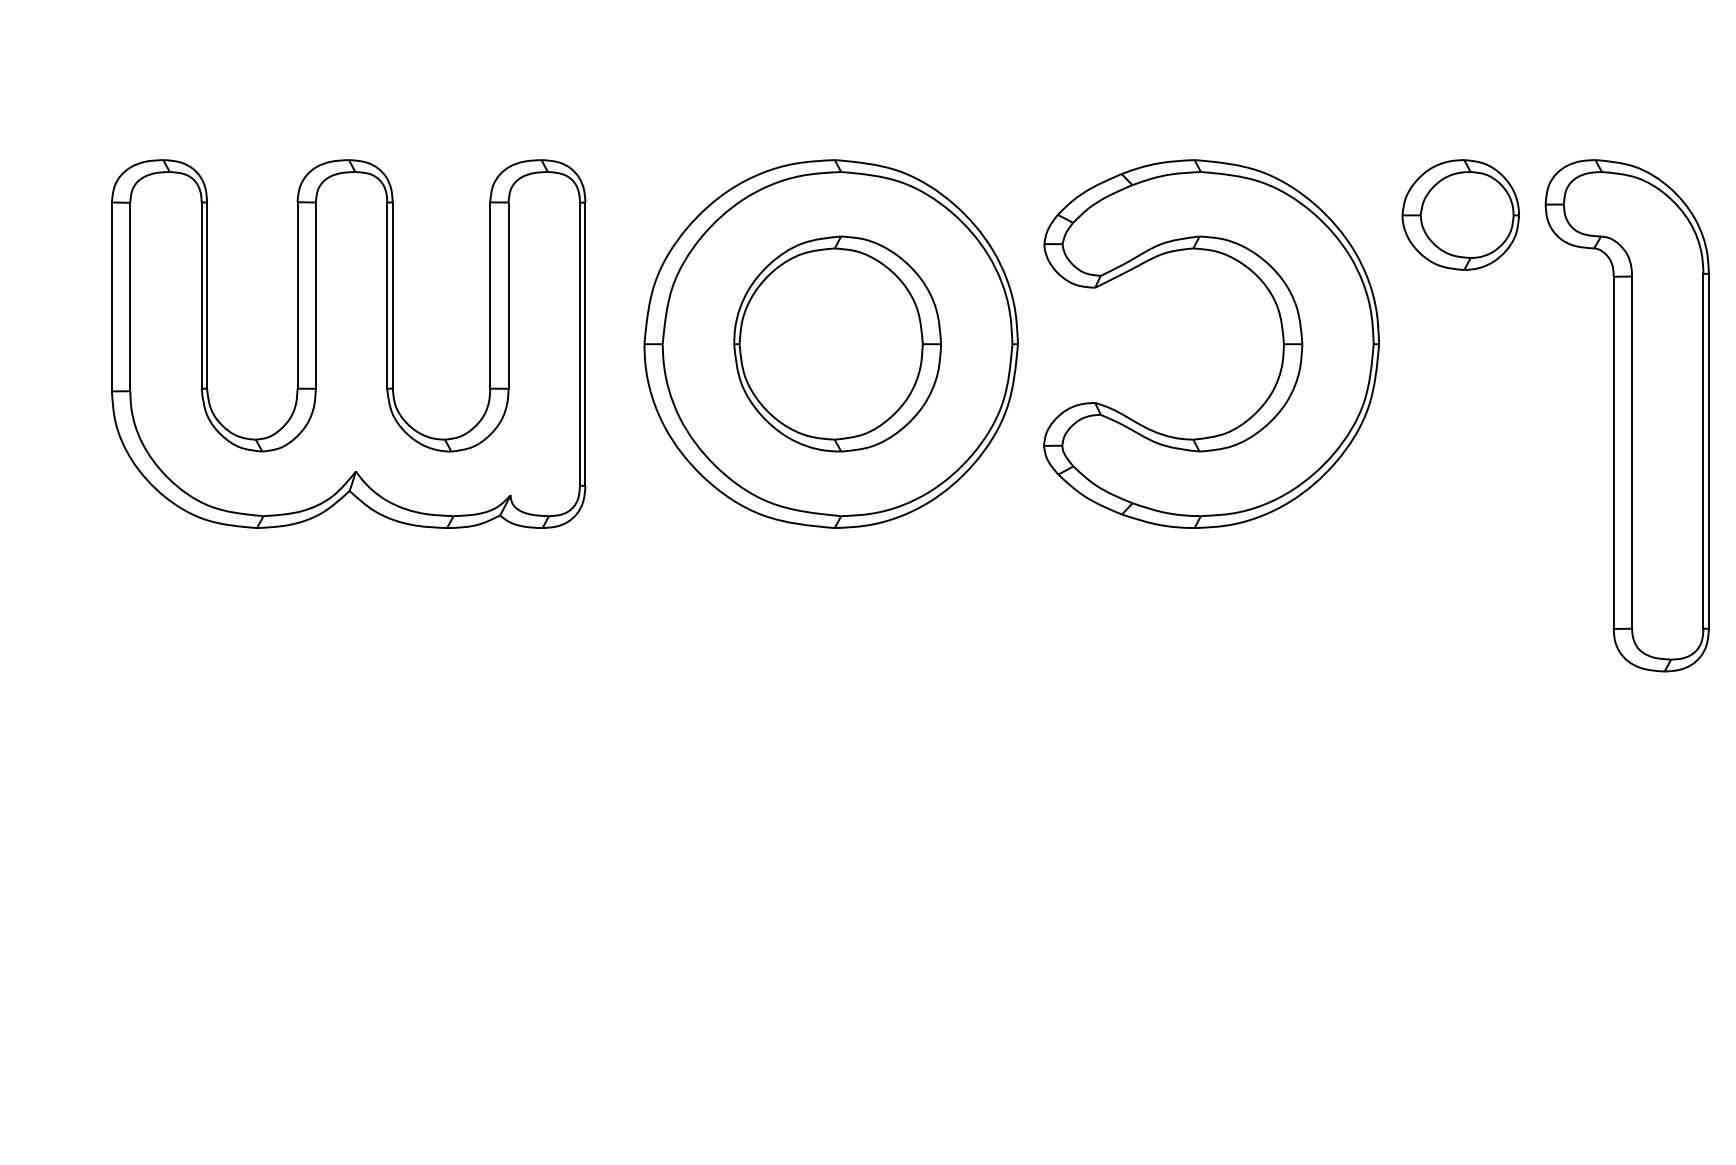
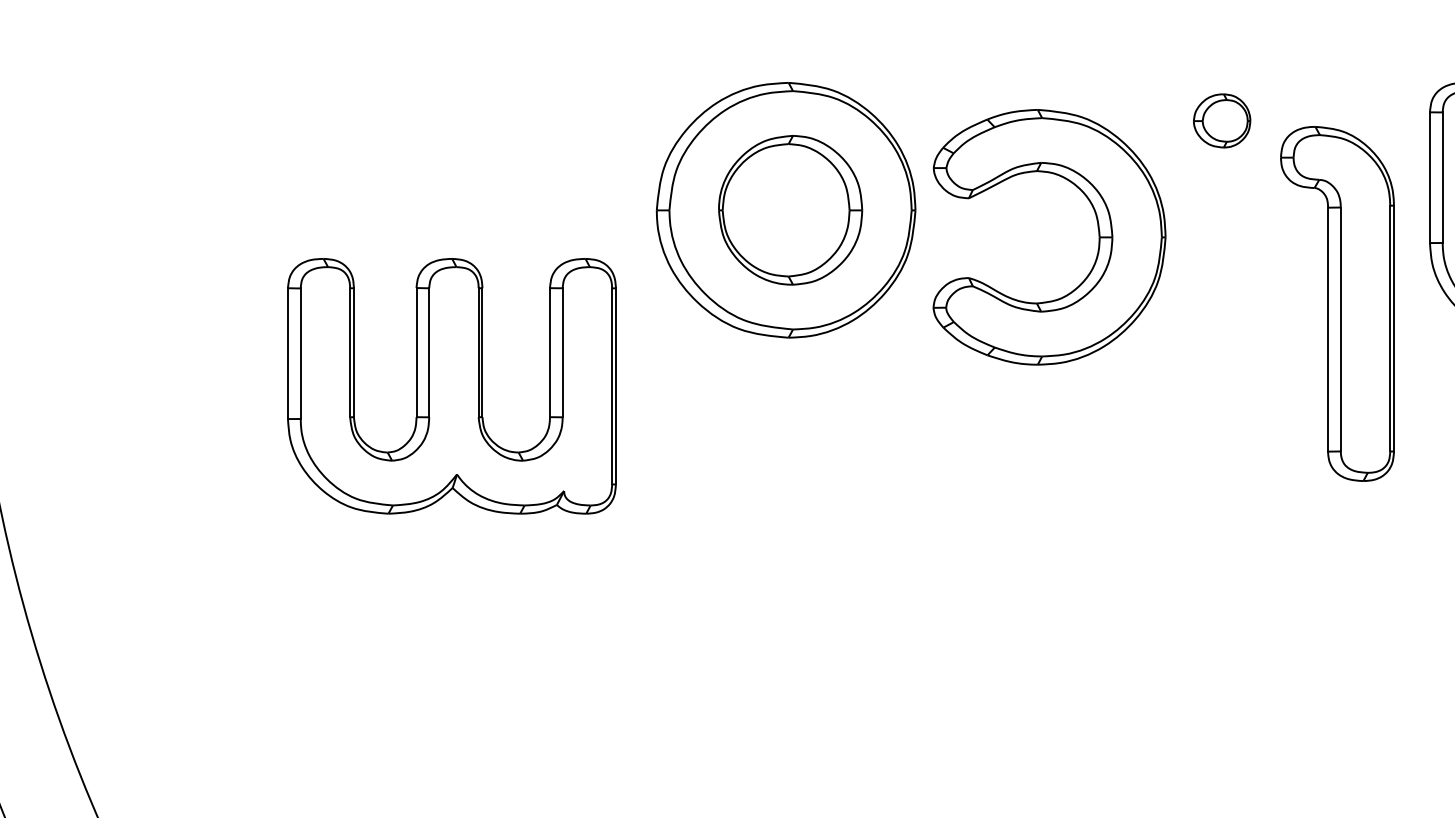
part: (1459, 214) -> (1221, 120), size x0.7
part: (348, 344) -> (451, 386), moved
part: (1282, 344) -> (1098, 237), moved
part: (1627, 415) -> (1337, 303), moved

